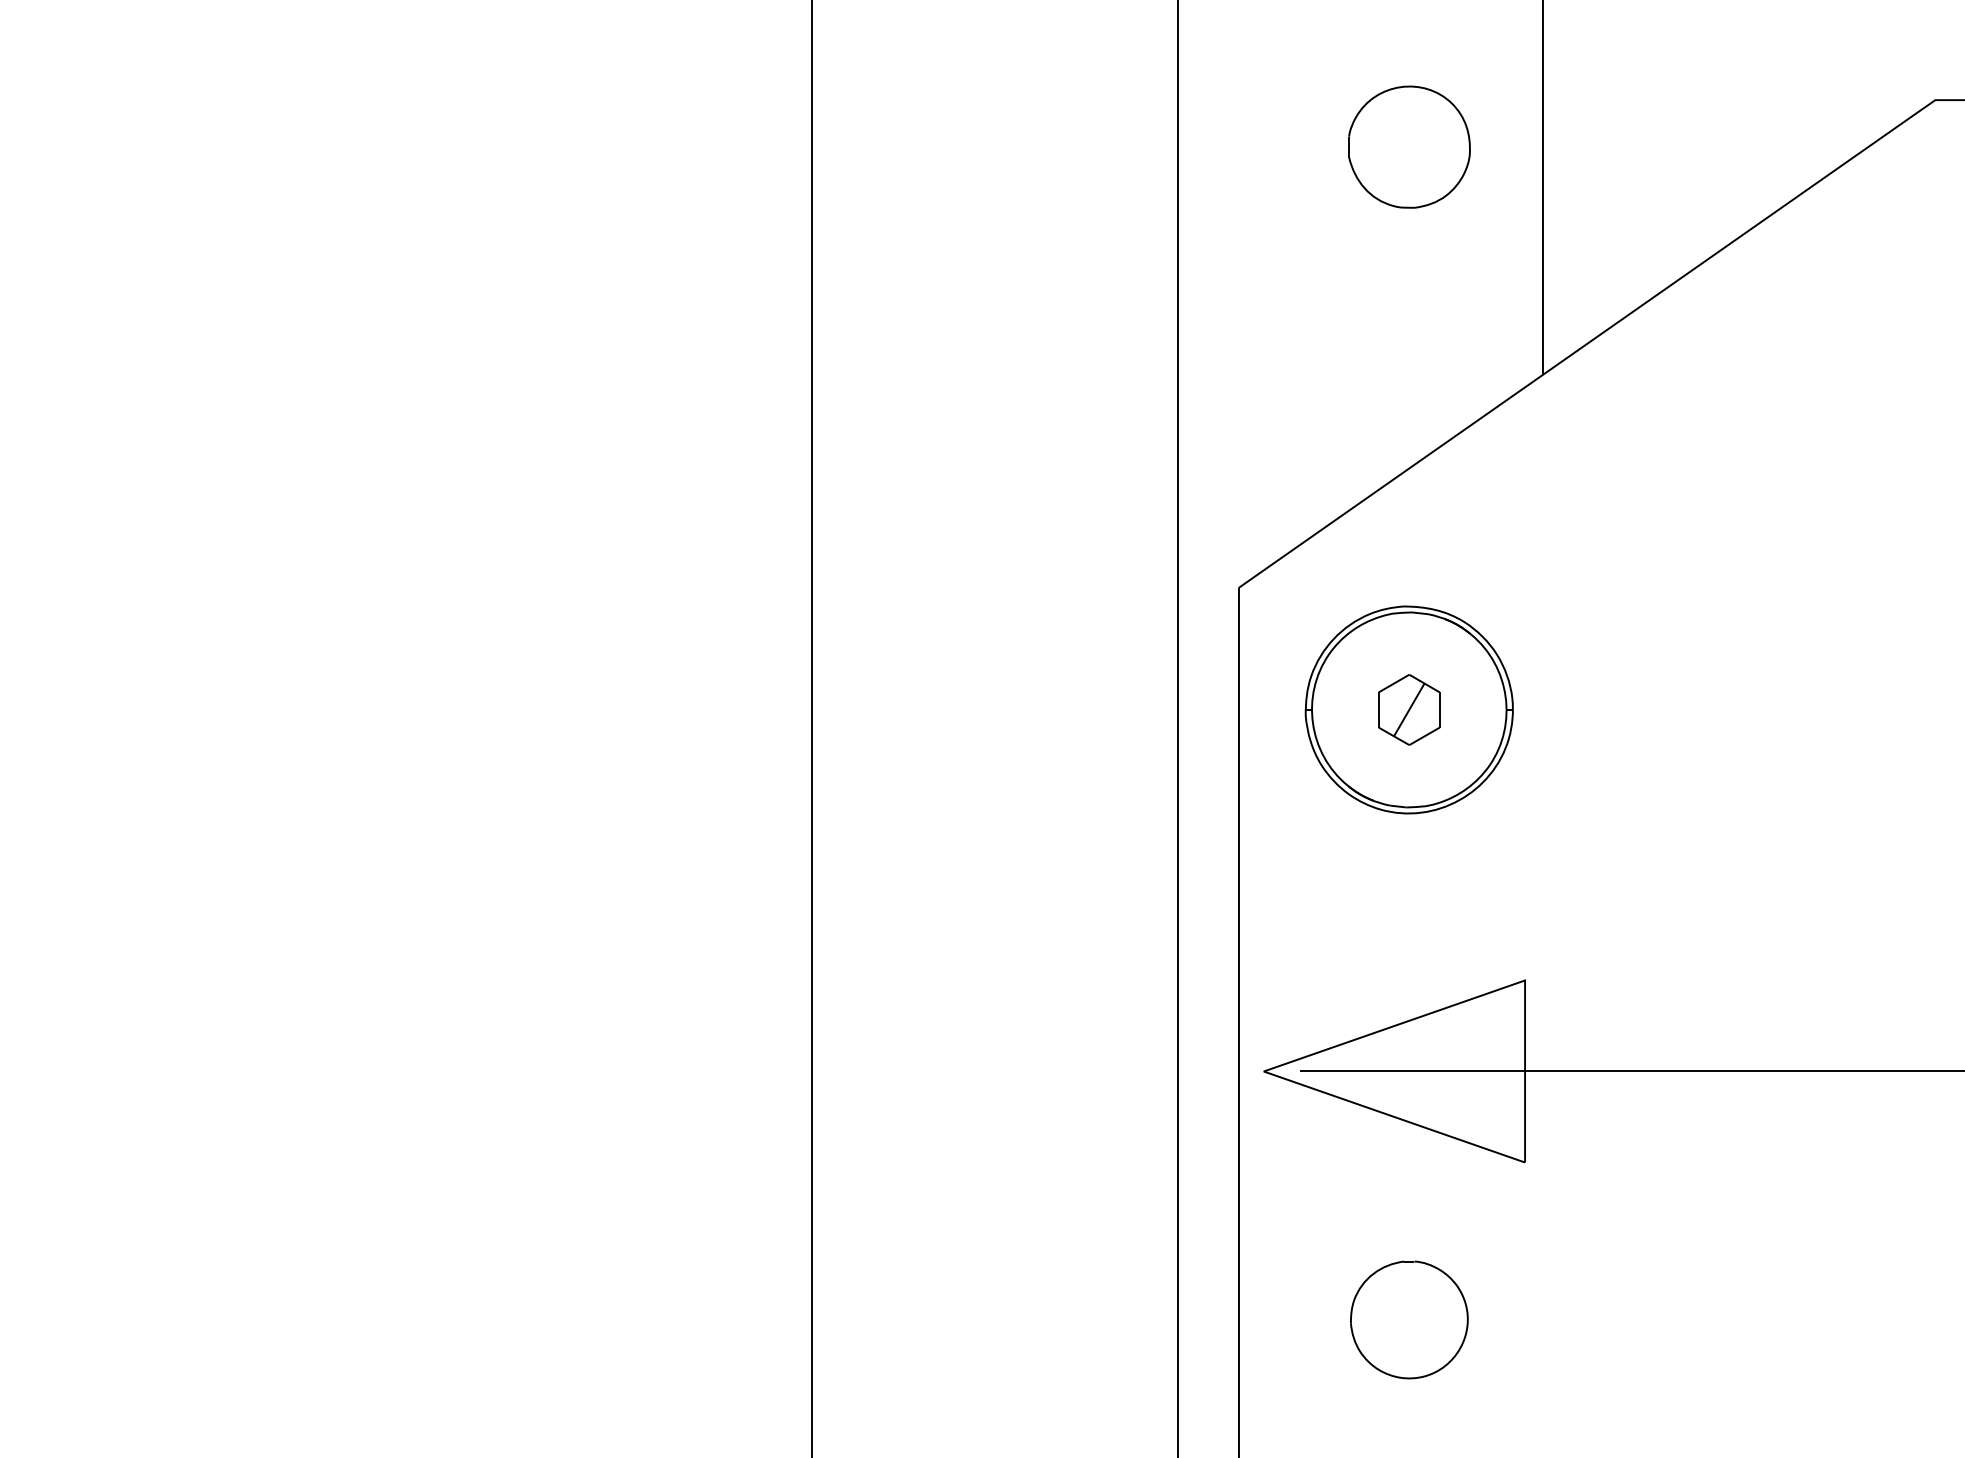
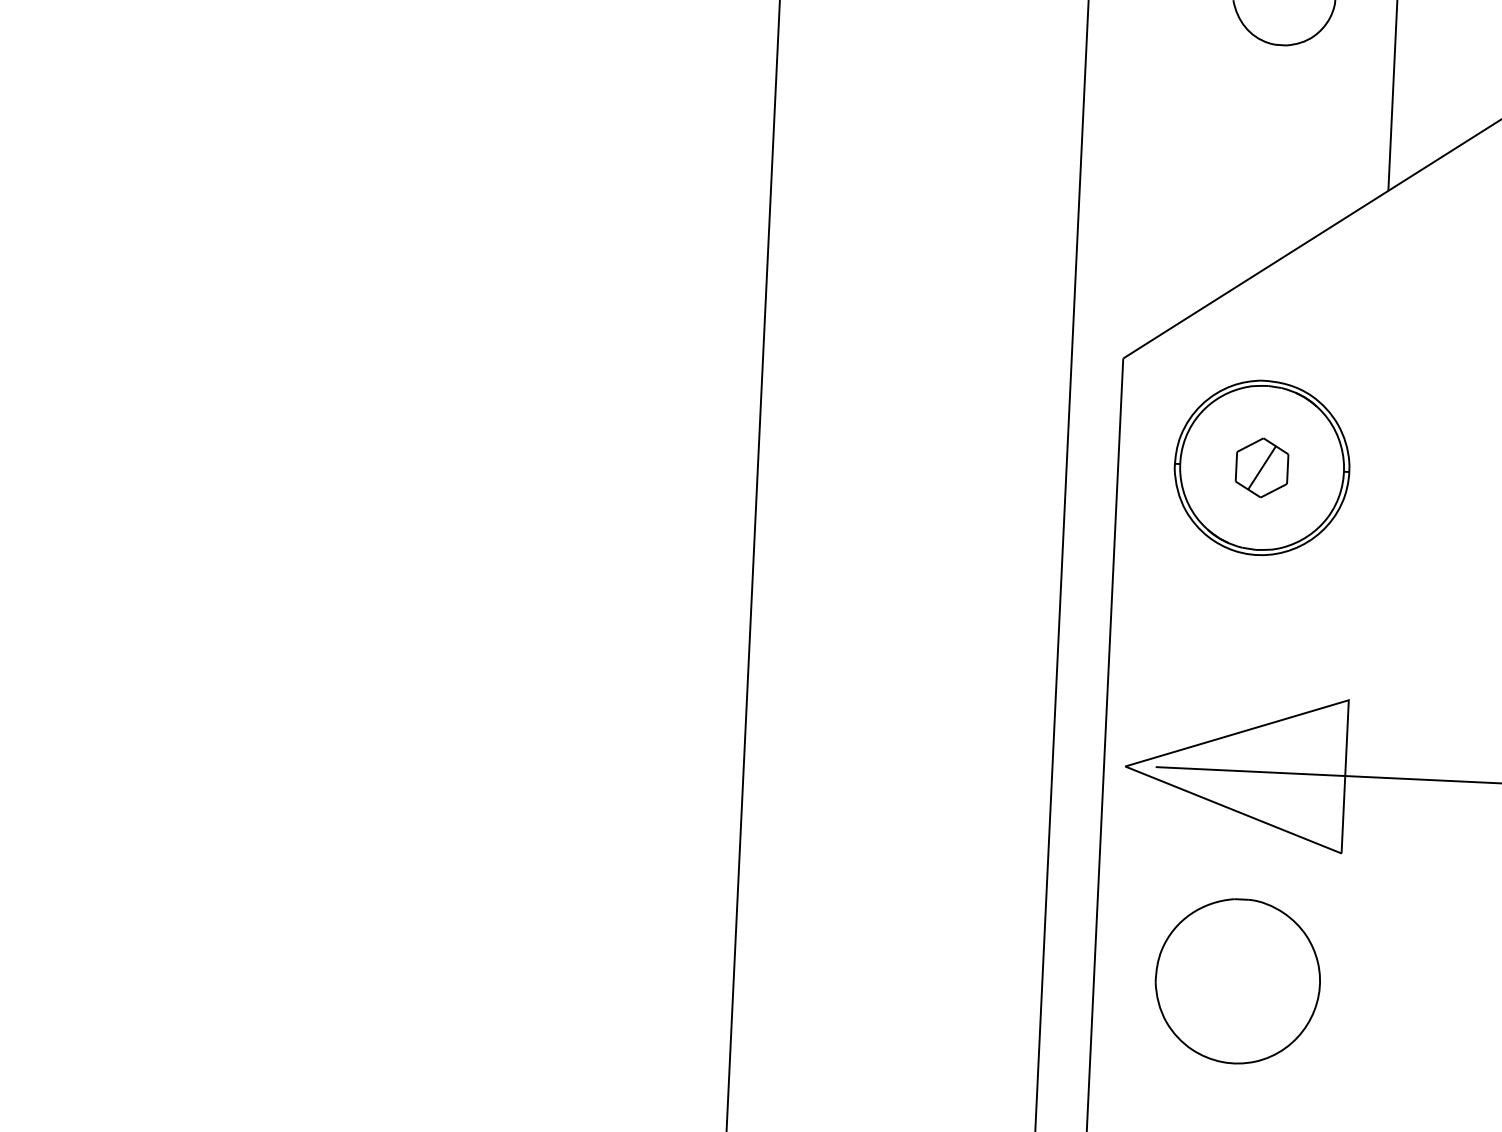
part: (1409, 1319) -> (1238, 981), size x1.67

